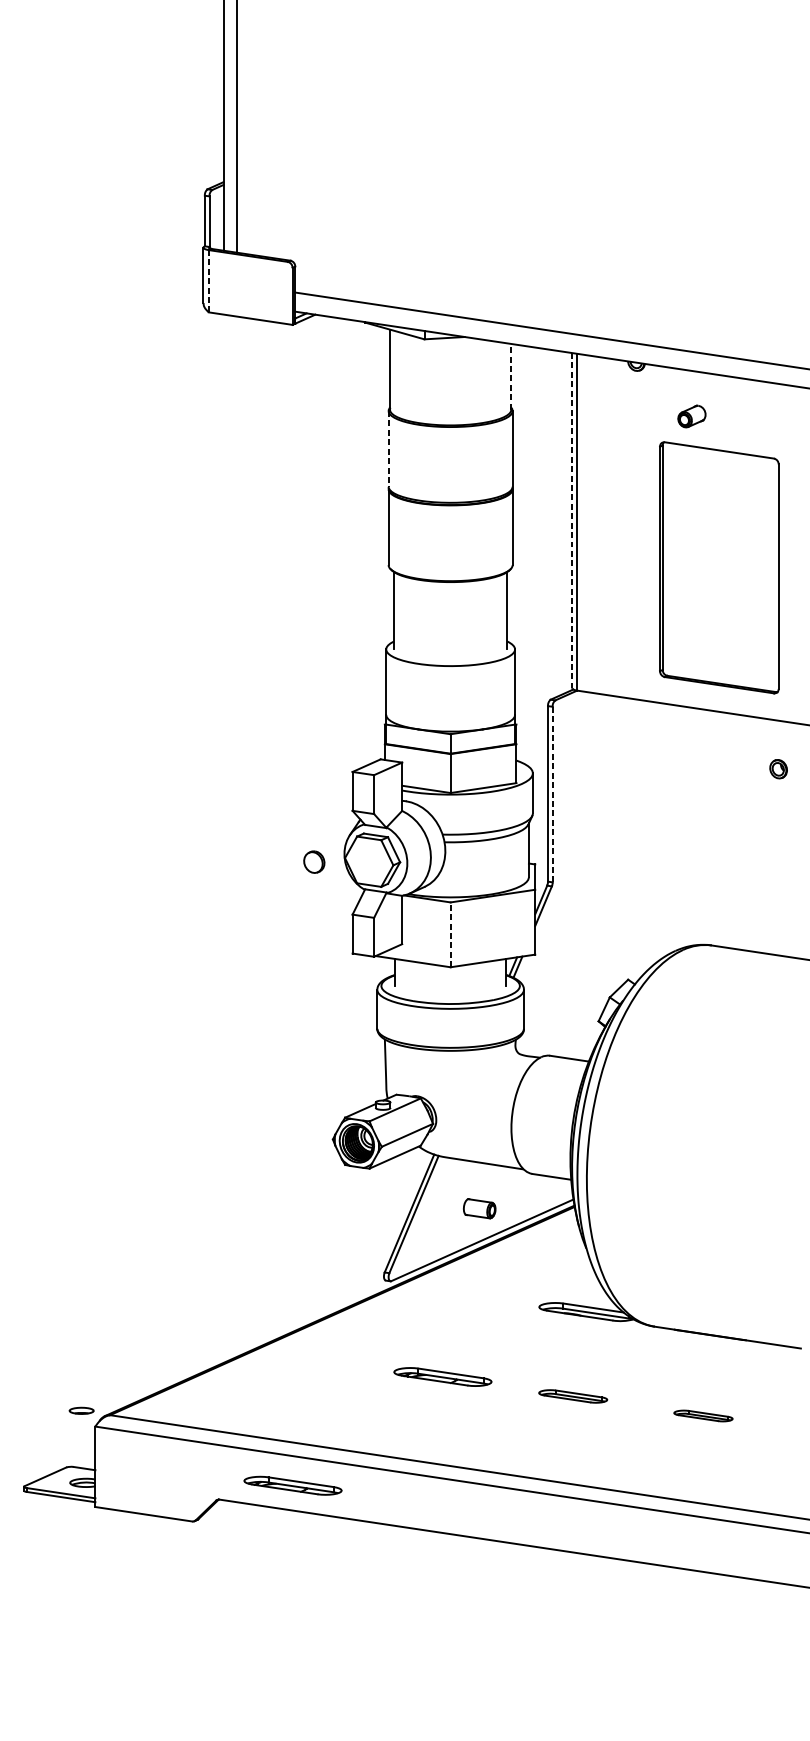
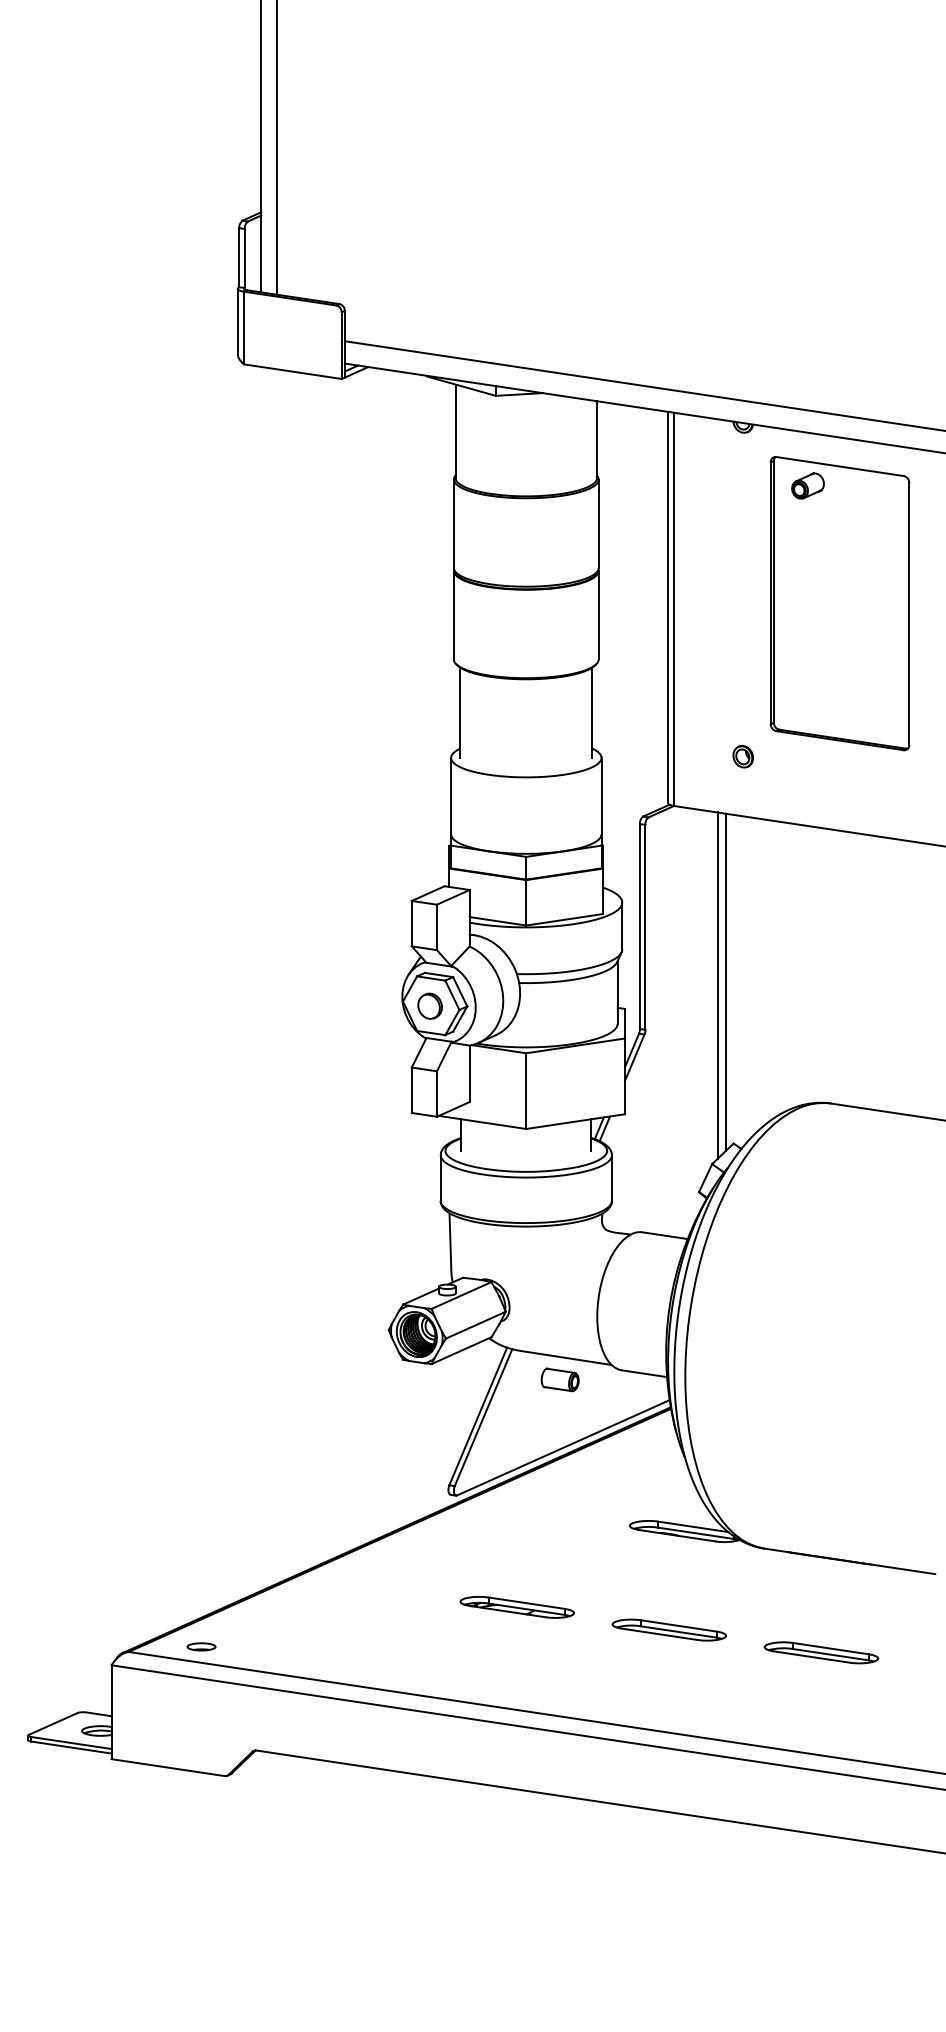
line: (208, 280) -> (243, 327), dashed -> solid
line: (510, 376) -> (596, 439), dashed -> solid
line: (388, 449) -> (453, 524), dashed -> solid
line: (572, 520) -> (668, 607), dashed -> solid
part: (718, 567) -> (839, 603), moved
part: (778, 769) -> (742, 756), moved
line: (552, 793) -> (645, 926), dashed -> solid
line: (622, 840) -> (726, 981), added
line: (614, 844) -> (717, 985), added
part: (313, 861) -> (429, 1005), moved
line: (450, 935) -> (526, 1091), dashed -> solid
part: (479, 1208) -> (559, 1379), moved
part: (573, 1395) -> (669, 1629), size x1.43
part: (81, 1410) -> (201, 1646), moved
part: (703, 1415) -> (821, 1652), size x1.67
part: (292, 1485) -> (341, 1734), removed

